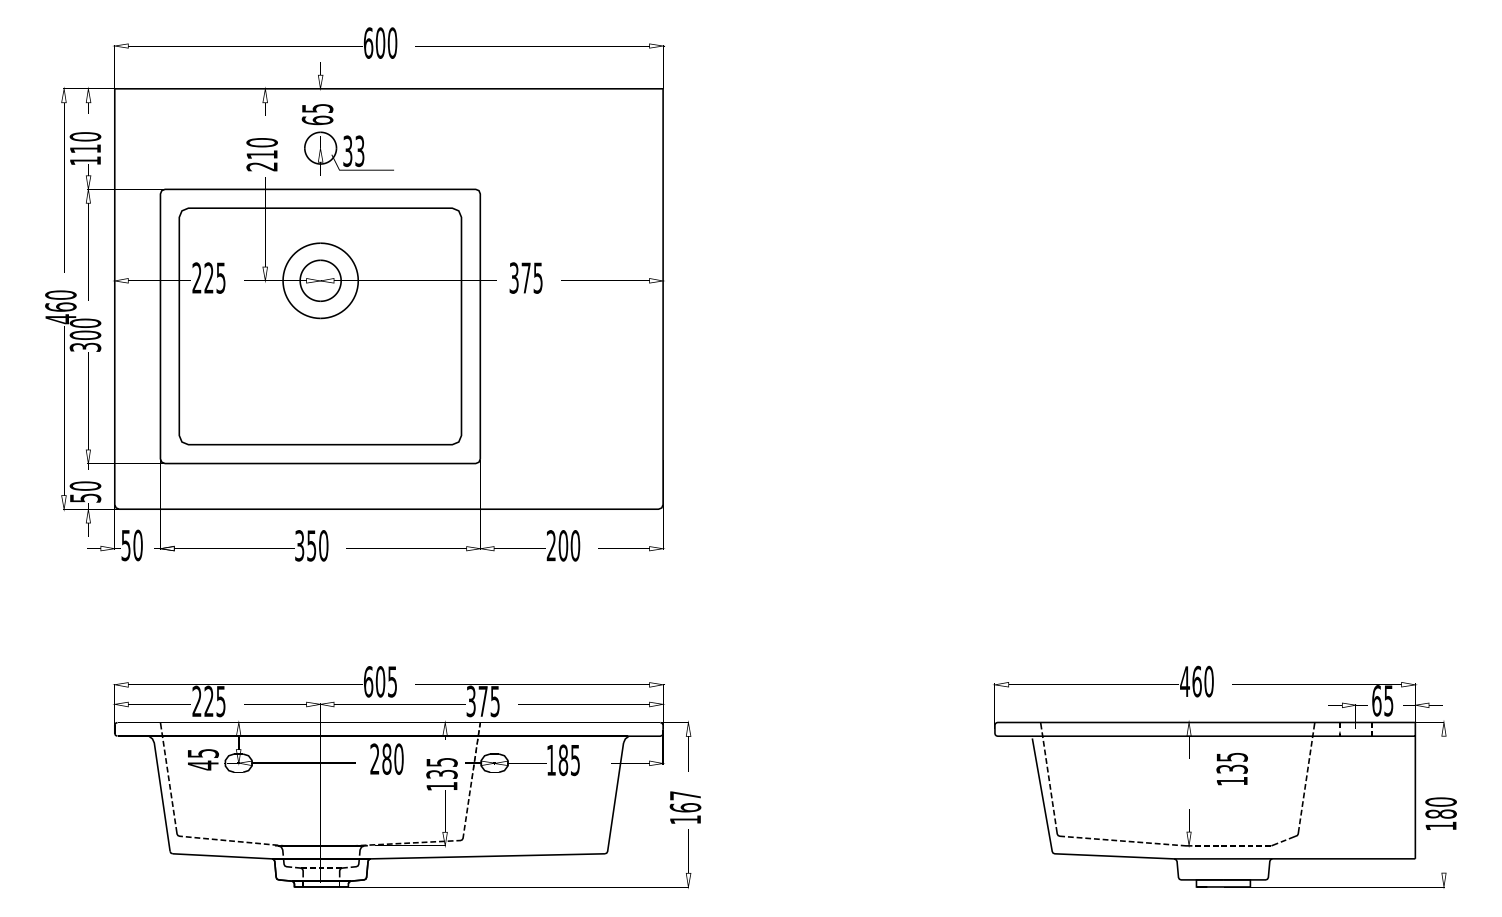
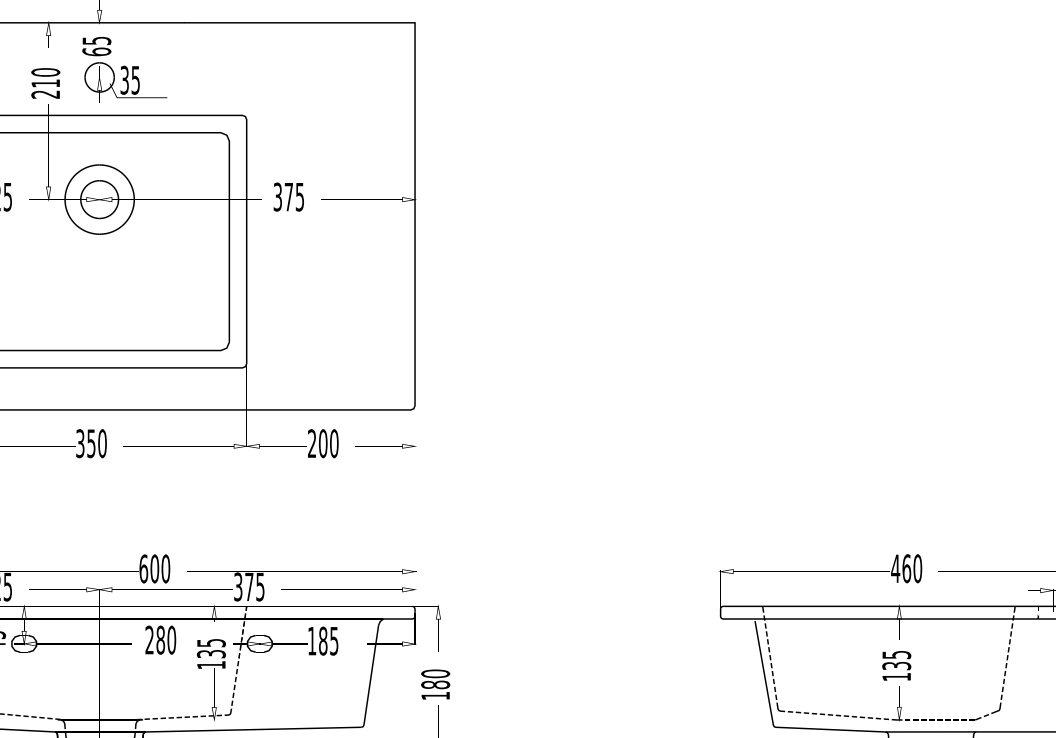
text: (359, 150) -> (135, 79), 33 -> 35
text: (392, 681) -> (165, 568), 605 -> 600
text: (1231, 769) -> (896, 666), moved
text: (685, 801) -> (435, 679), 167 -> 180

